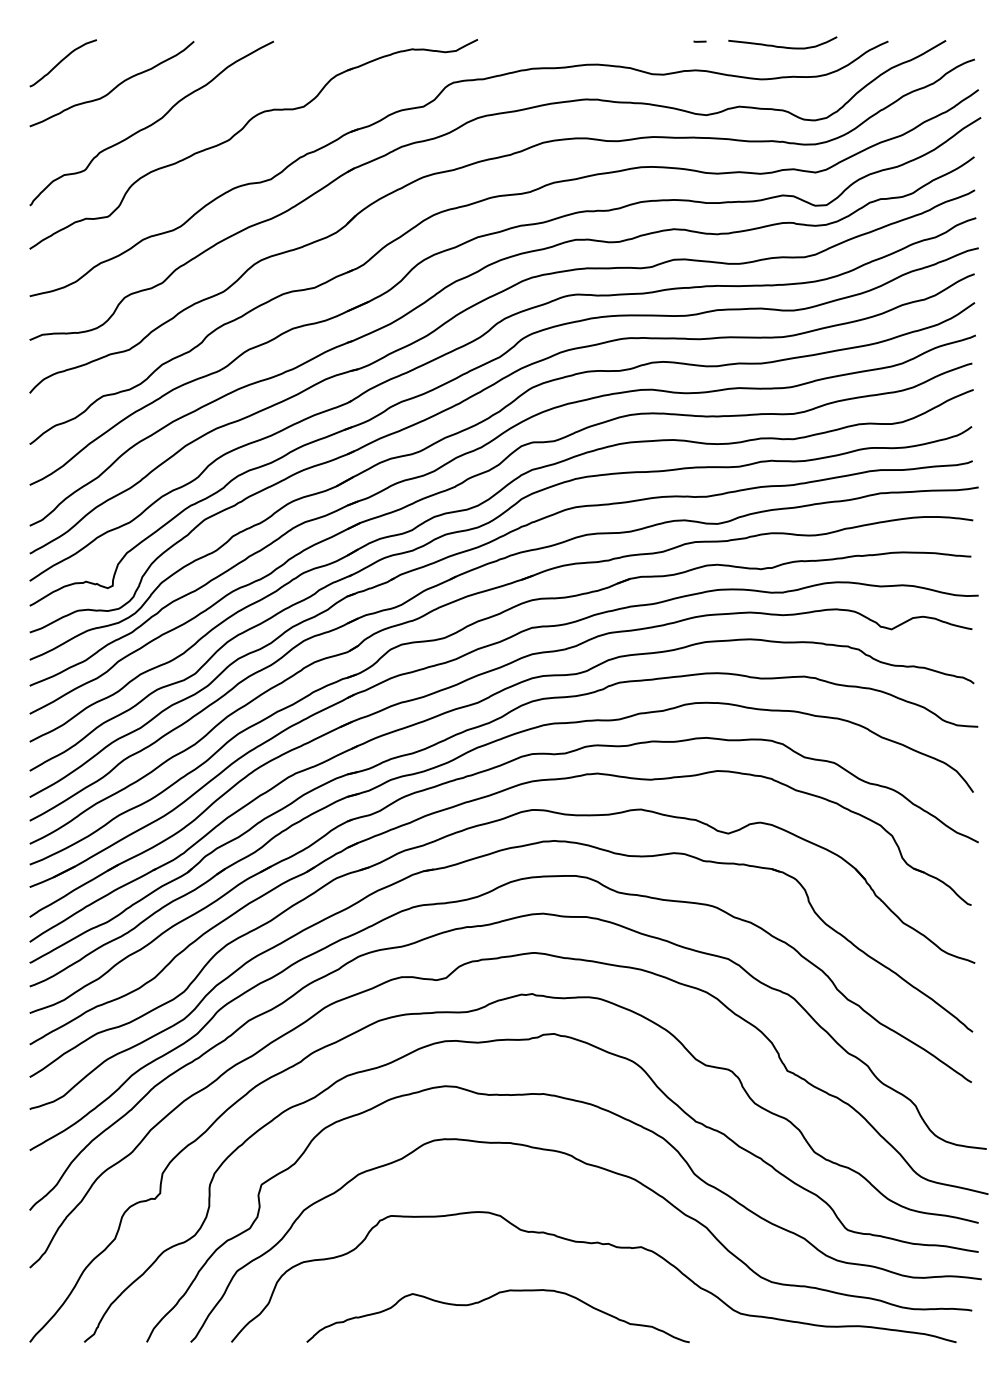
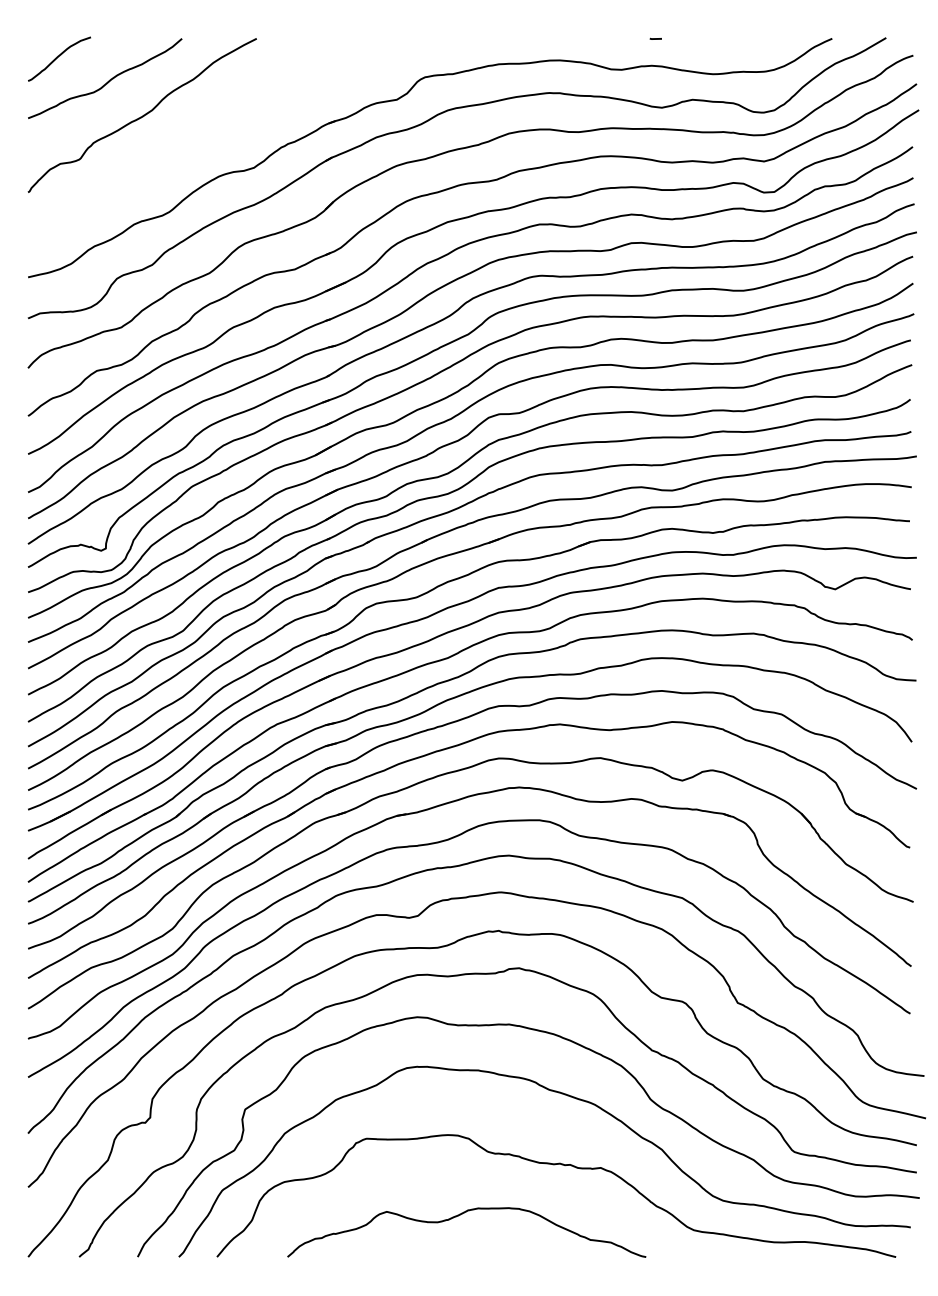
curve: (782, 46) -> (733, 43), removed
part: (241, 130) -> (226, 122), removed

